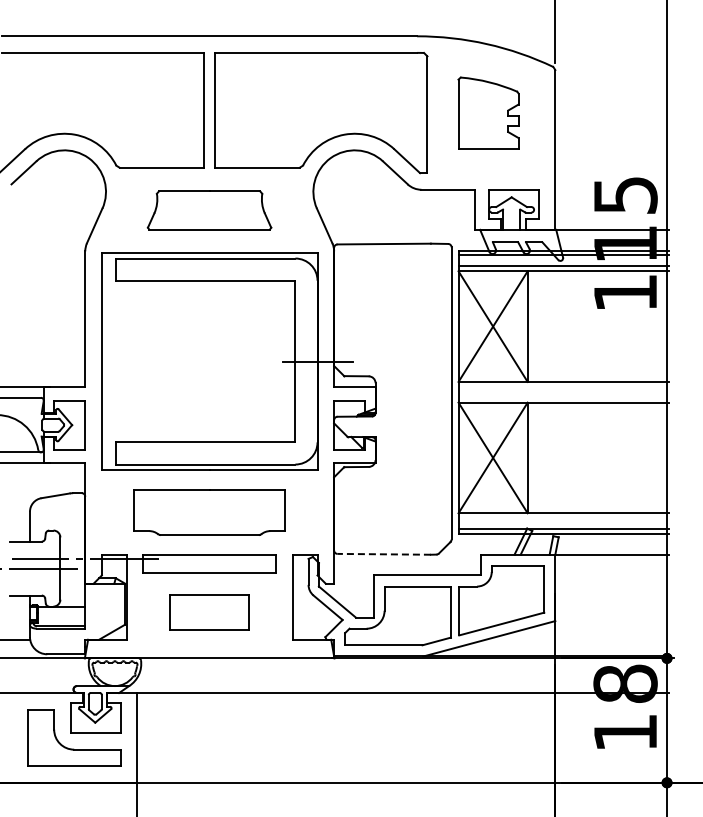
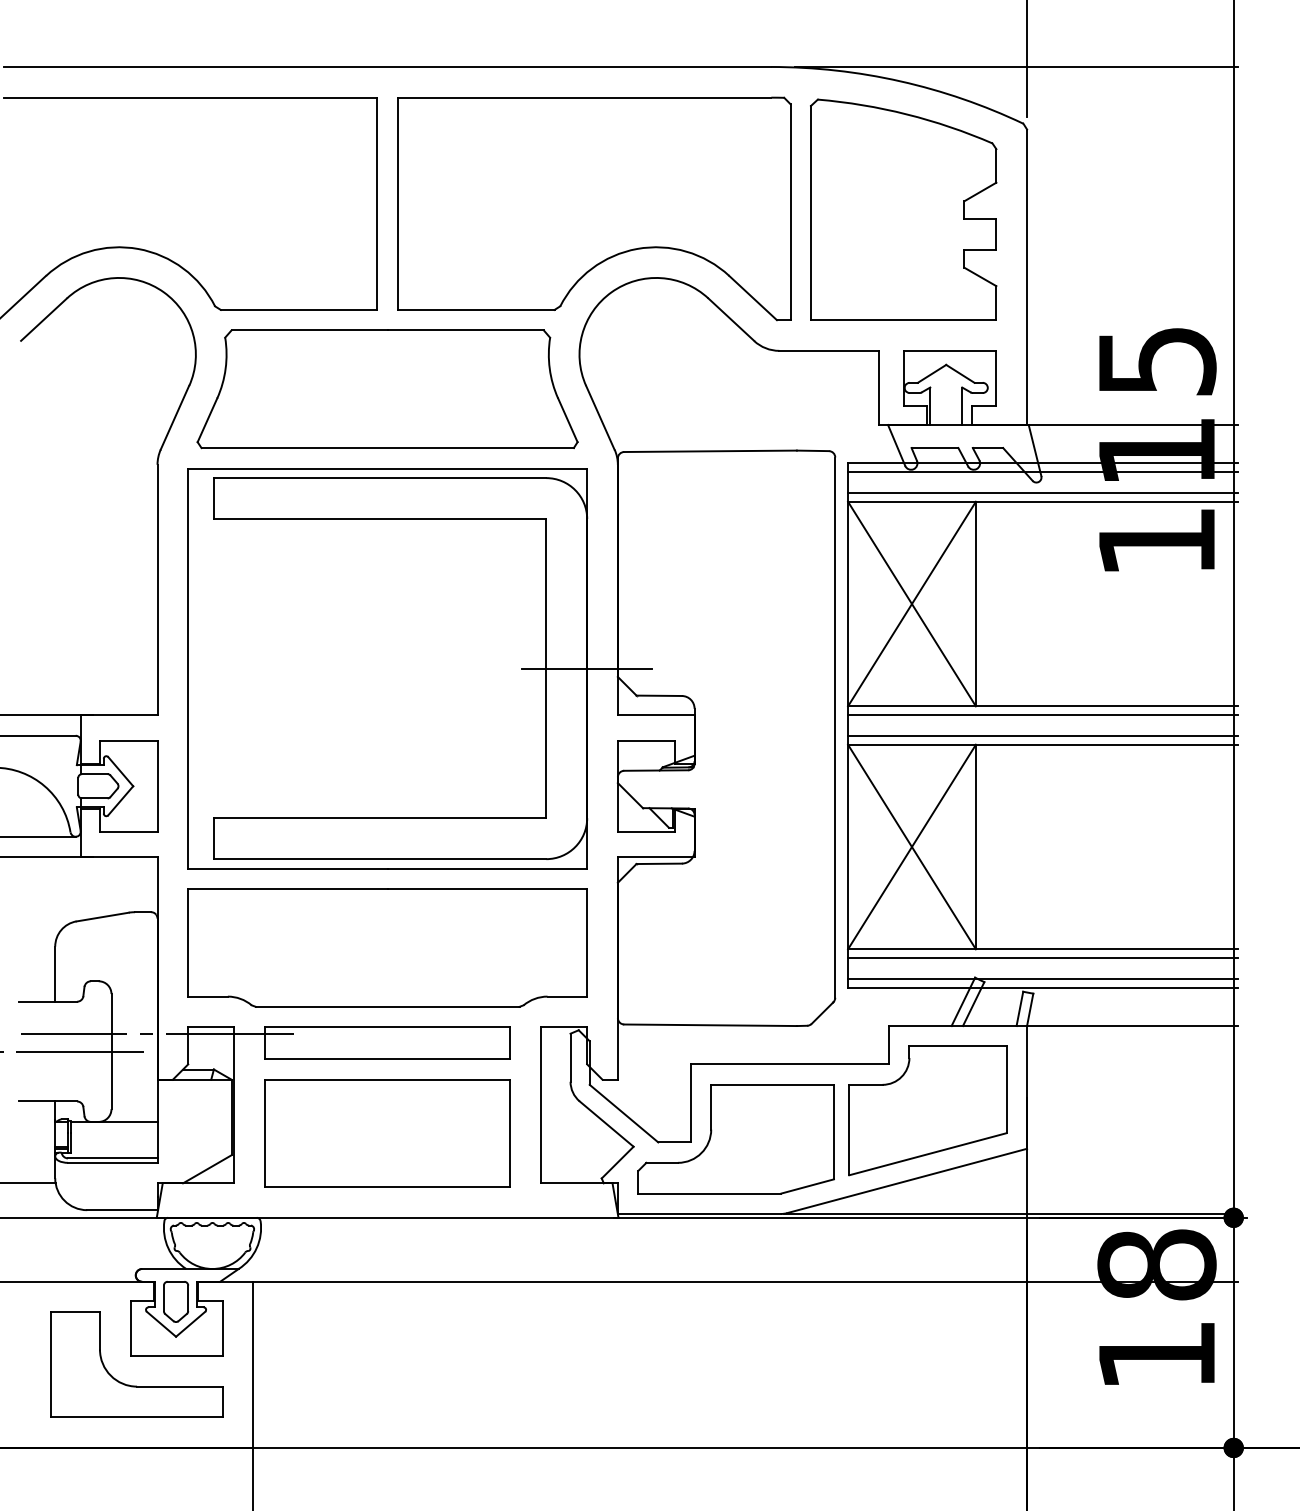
line: (549, 36) -> (1016, 67), added
part: (488, 112) -> (903, 207), size x1.67
part: (209, 210) -> (387, 389), size x1.67
line: (563, 386) -> (1042, 714), added
line: (563, 397) -> (1042, 735), added
part: (209, 512) -> (387, 947), size x1.43
line: (563, 518) -> (1042, 958), added
line: (384, 554) -> (711, 1025), dashed -> solid
part: (209, 612) -> (387, 1132), size x1.67

